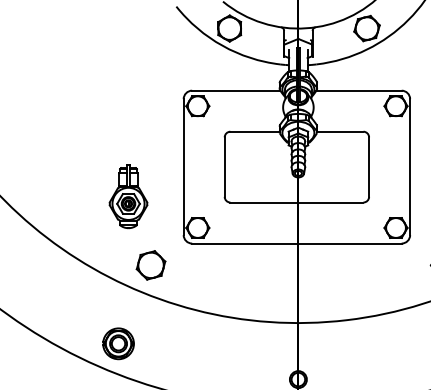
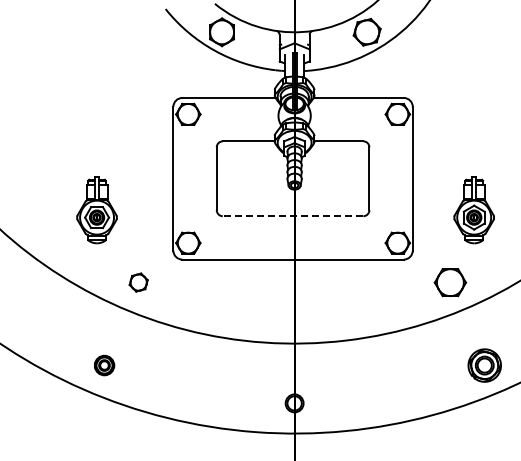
part: (128, 197) -> (96, 210), moved
line: (296, 202) -> (292, 216), solid -> dashed
part: (150, 265) -> (138, 282), size x0.6
part: (118, 343) -> (104, 365), size x0.6

